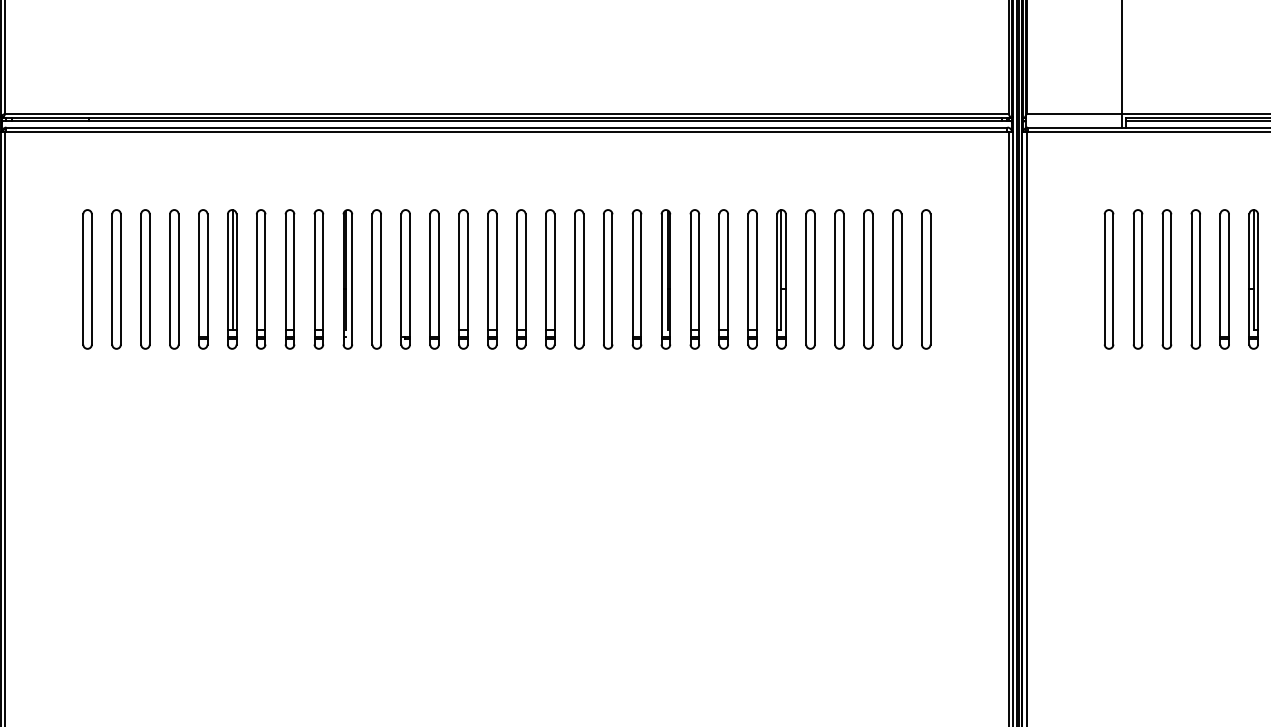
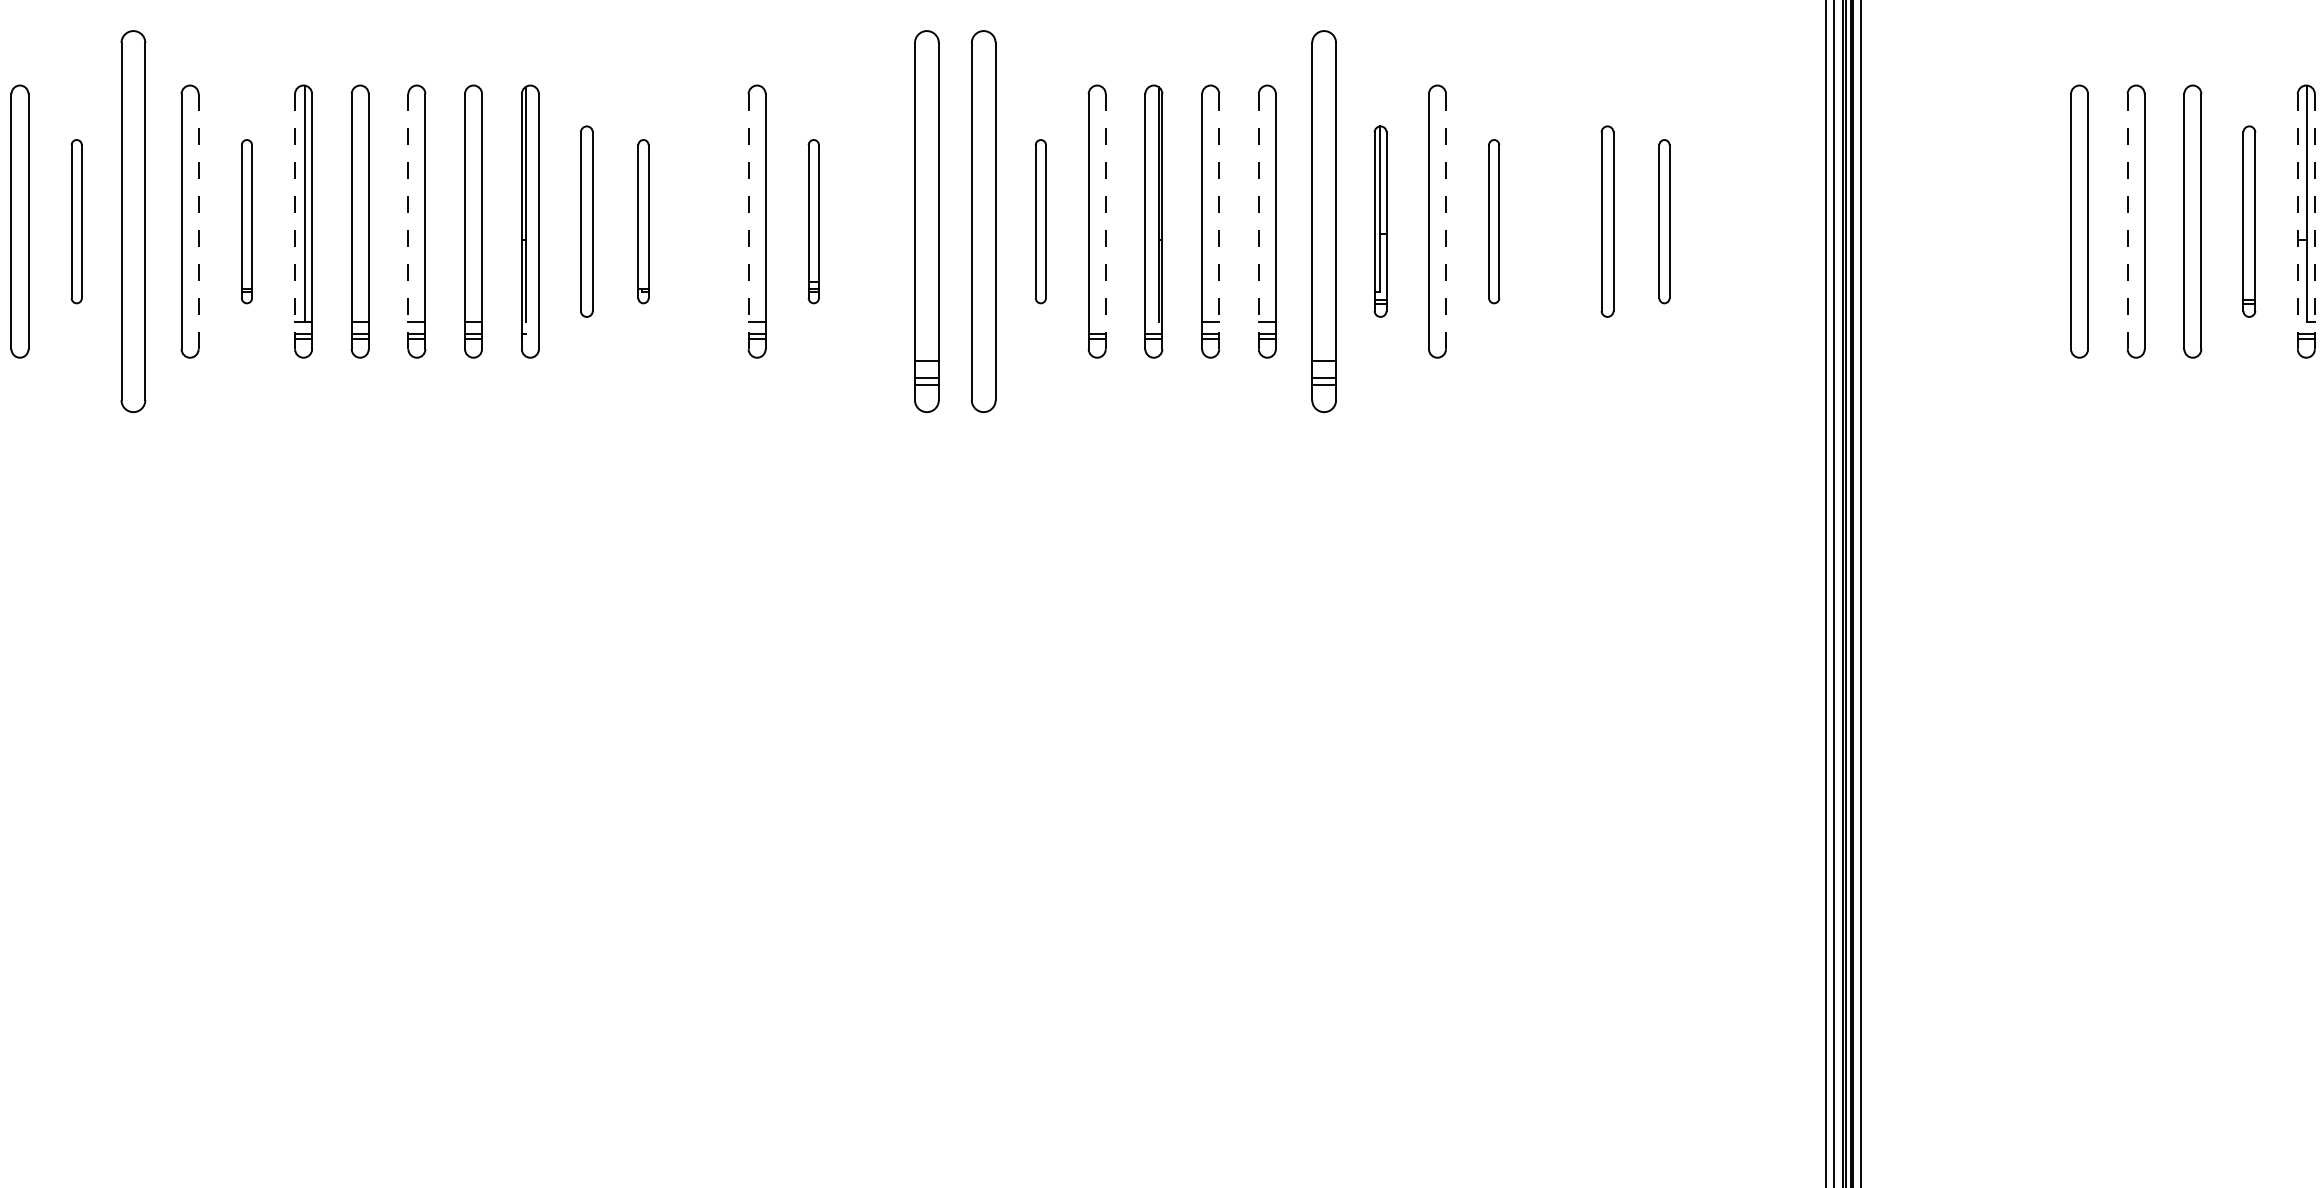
line: (178, 278) -> (198, 219), solid -> dashed
line: (641, 278) -> (1106, 219), solid -> dashed
line: (699, 278) -> (1219, 219), solid -> dashed
line: (814, 278) -> (1445, 219), solid -> dashed
line: (1258, 278) -> (2315, 219), solid -> dashed
part: (116, 279) -> (76, 221), size x0.6
part: (145, 279) -> (133, 221), size x1.4
part: (203, 279) -> (247, 221), size x0.6
line: (227, 279) -> (294, 221), solid -> dashed
line: (285, 279) -> (408, 221), solid -> dashed
part: (376, 279) -> (586, 221), size x0.7
part: (405, 279) -> (643, 221), size x0.6
part: (434, 279) -> (700, 221), removed
line: (459, 279) -> (749, 221), solid -> dashed
part: (492, 279) -> (813, 221), size x0.6
part: (521, 279) -> (870, 221), removed
part: (550, 279) -> (927, 221), size x1.4
part: (579, 279) -> (984, 221), size x1.4
part: (608, 279) -> (1041, 221), size x0.6
line: (719, 279) -> (1258, 221), solid -> dashed
part: (752, 279) -> (1323, 221), size x1.4
part: (781, 279) -> (1380, 221), size x0.7
part: (839, 279) -> (1494, 221), size x0.6
part: (868, 279) -> (1551, 221), removed
part: (897, 279) -> (1607, 221), size x0.7
part: (926, 279) -> (1664, 221), size x0.6
part: (1108, 279) -> (2021, 221), removed
line: (1162, 279) -> (2127, 221), solid -> dashed
part: (1224, 279) -> (2249, 221), size x0.7
line: (1249, 279) -> (2298, 221), solid -> dashed

